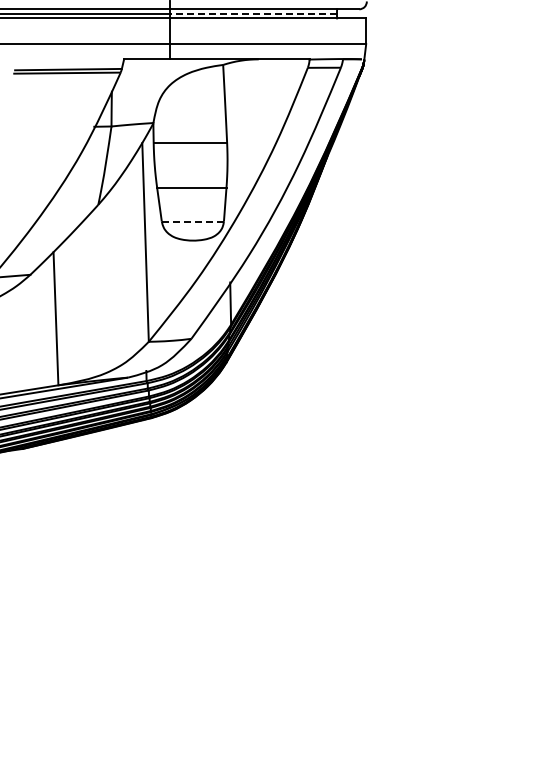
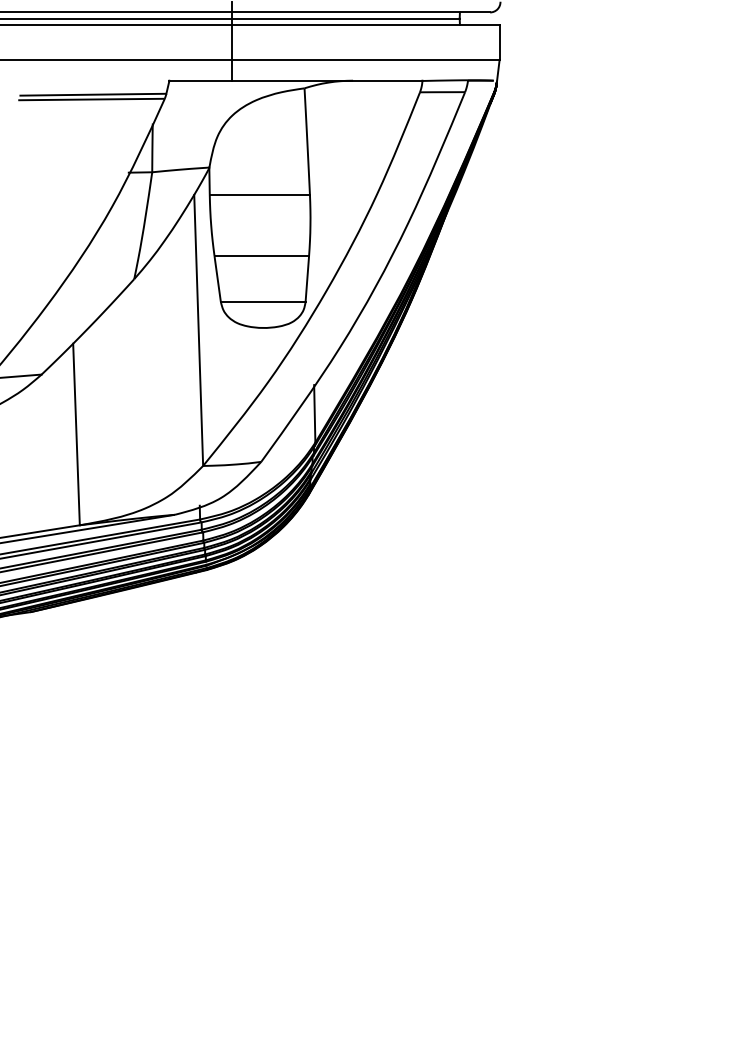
line: (253, 13) -> (345, 18), dashed -> solid
line: (193, 221) -> (264, 301), dashed -> solid

